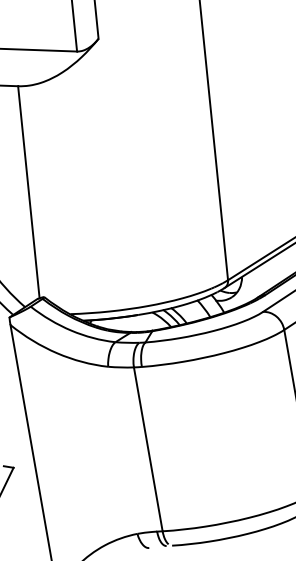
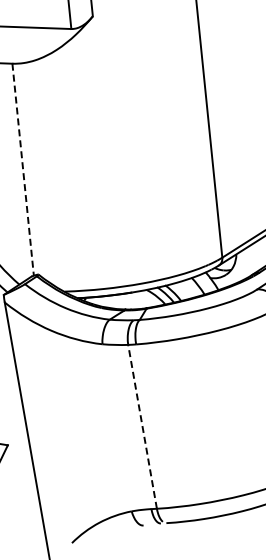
line: (28, 192) -> (22, 169), solid -> dashed
line: (148, 448) -> (142, 425), solid -> dashed

